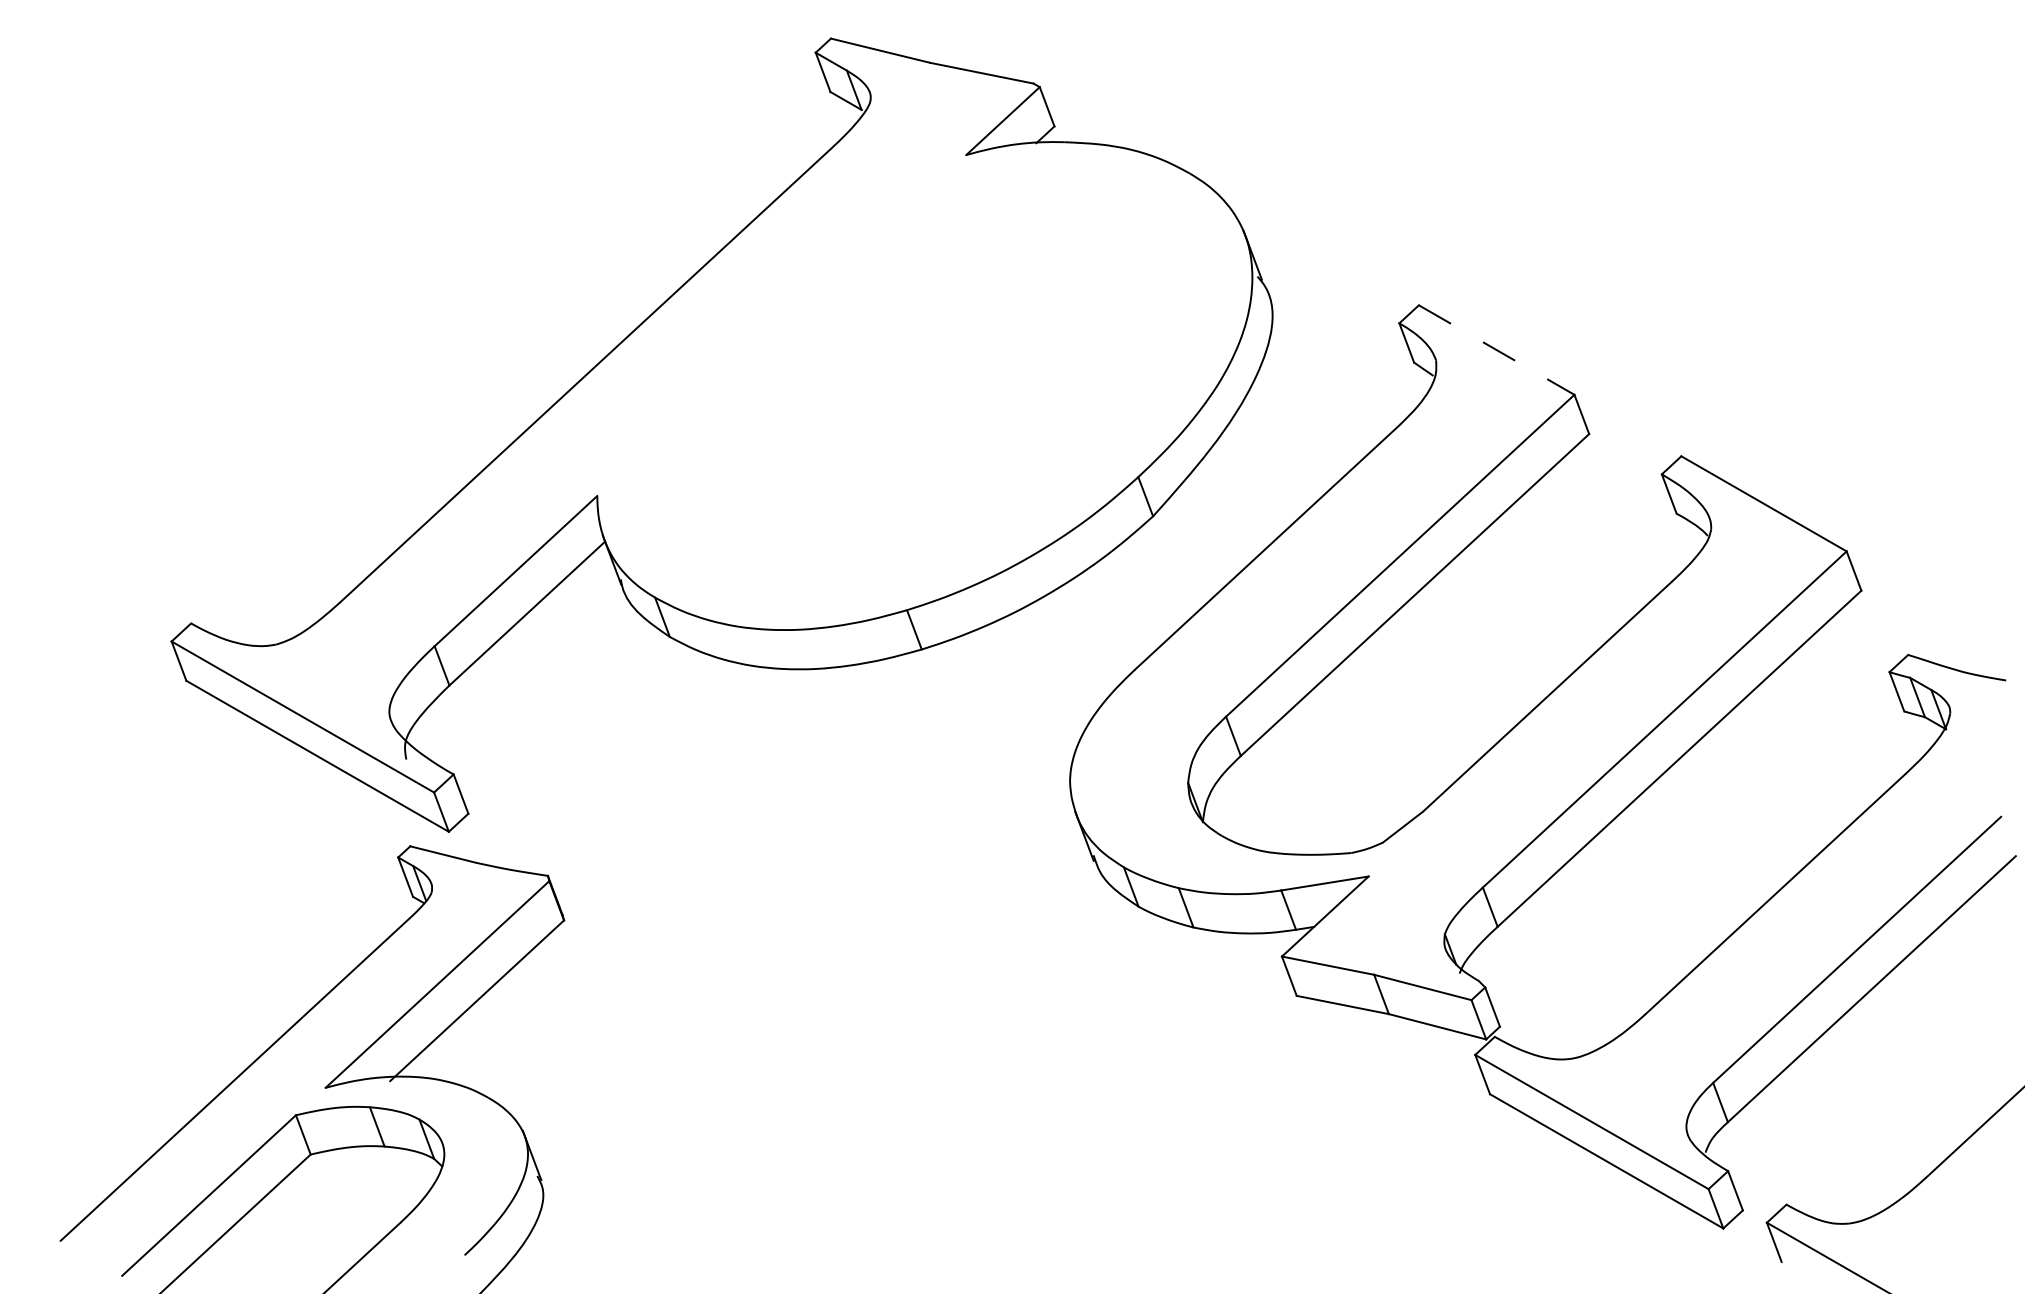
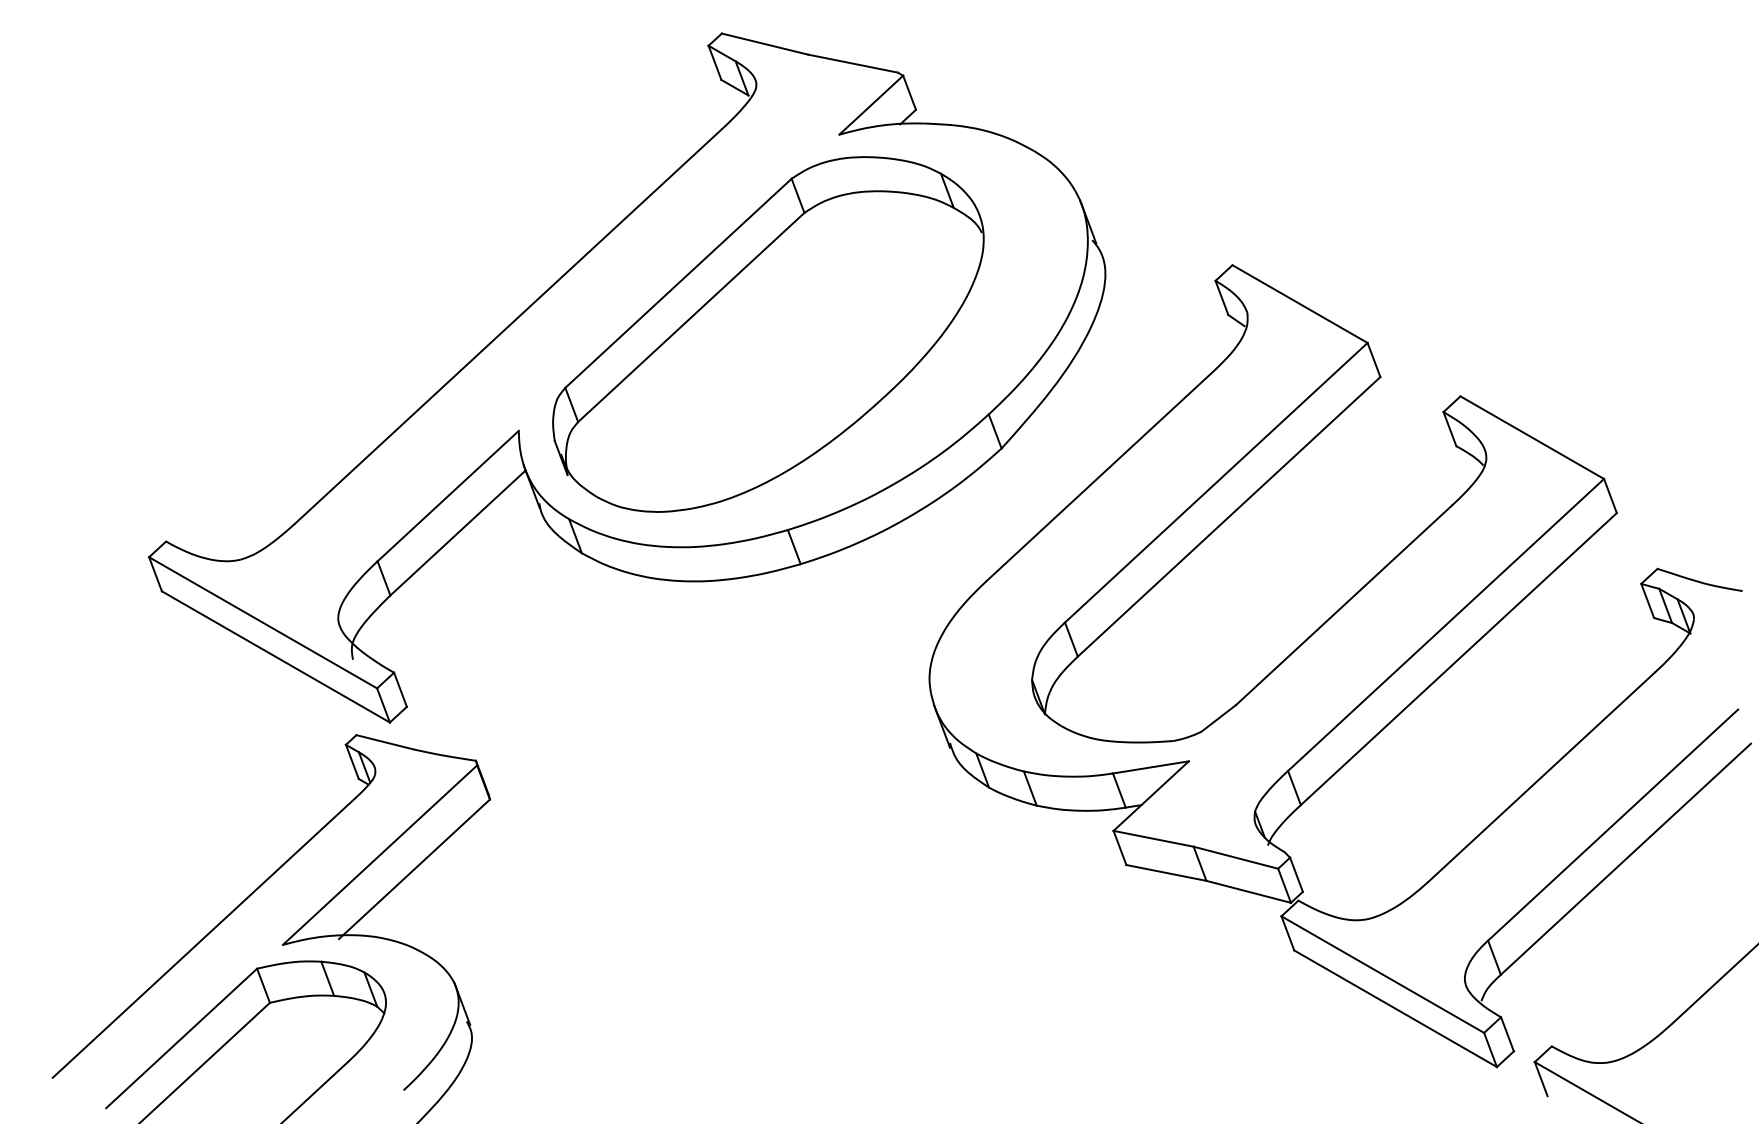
line: (1497, 350) -> (1300, 304), dashed -> solid
part: (884, 385) -> (768, 334), added

